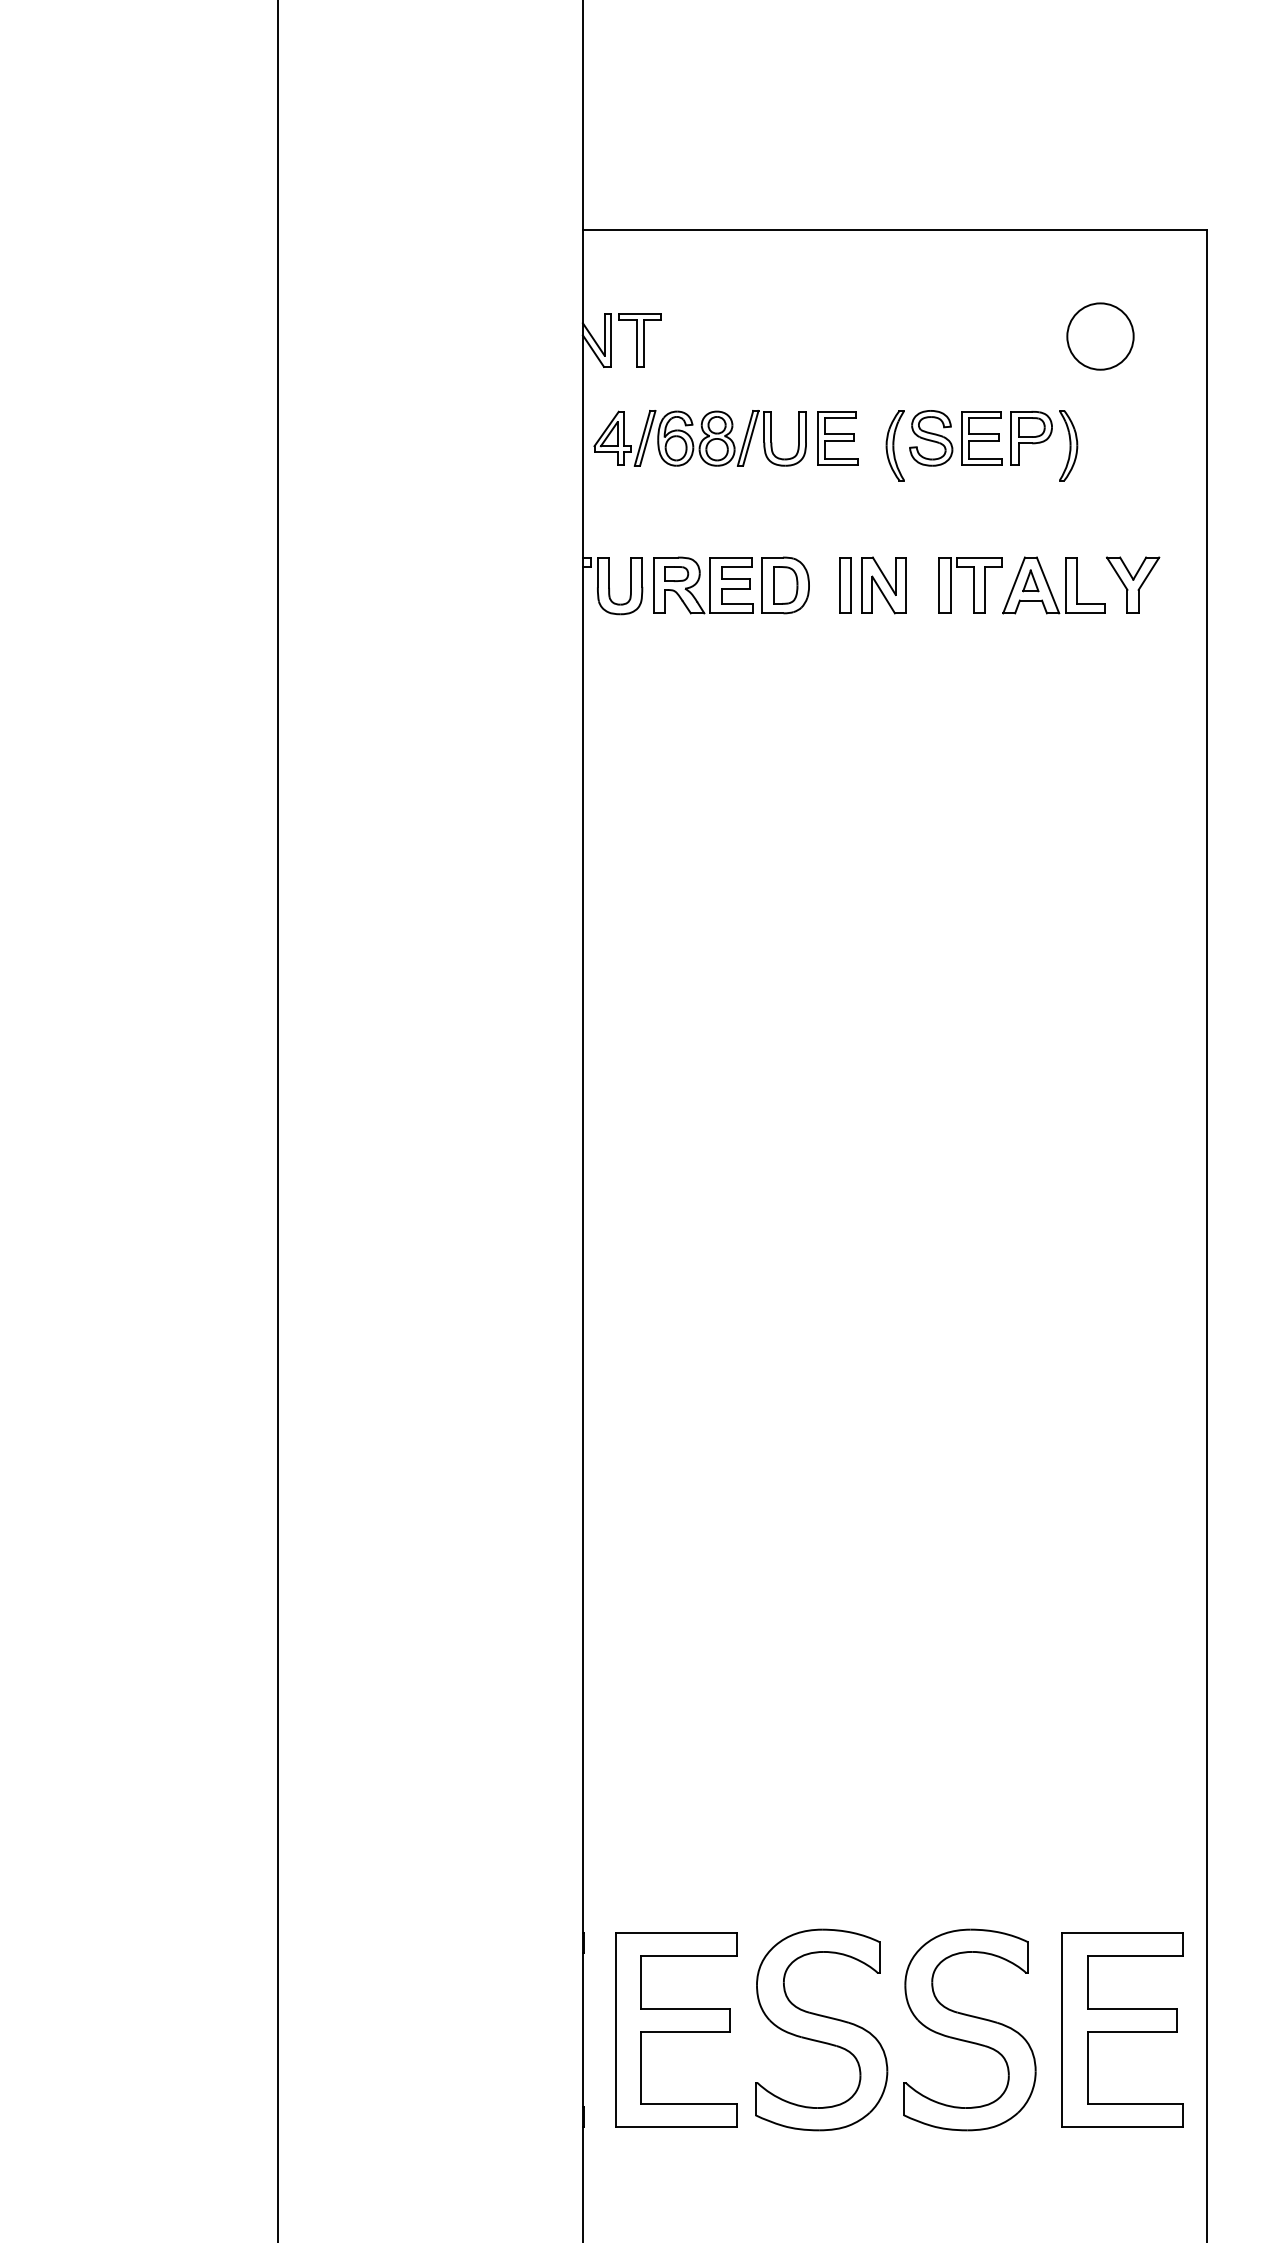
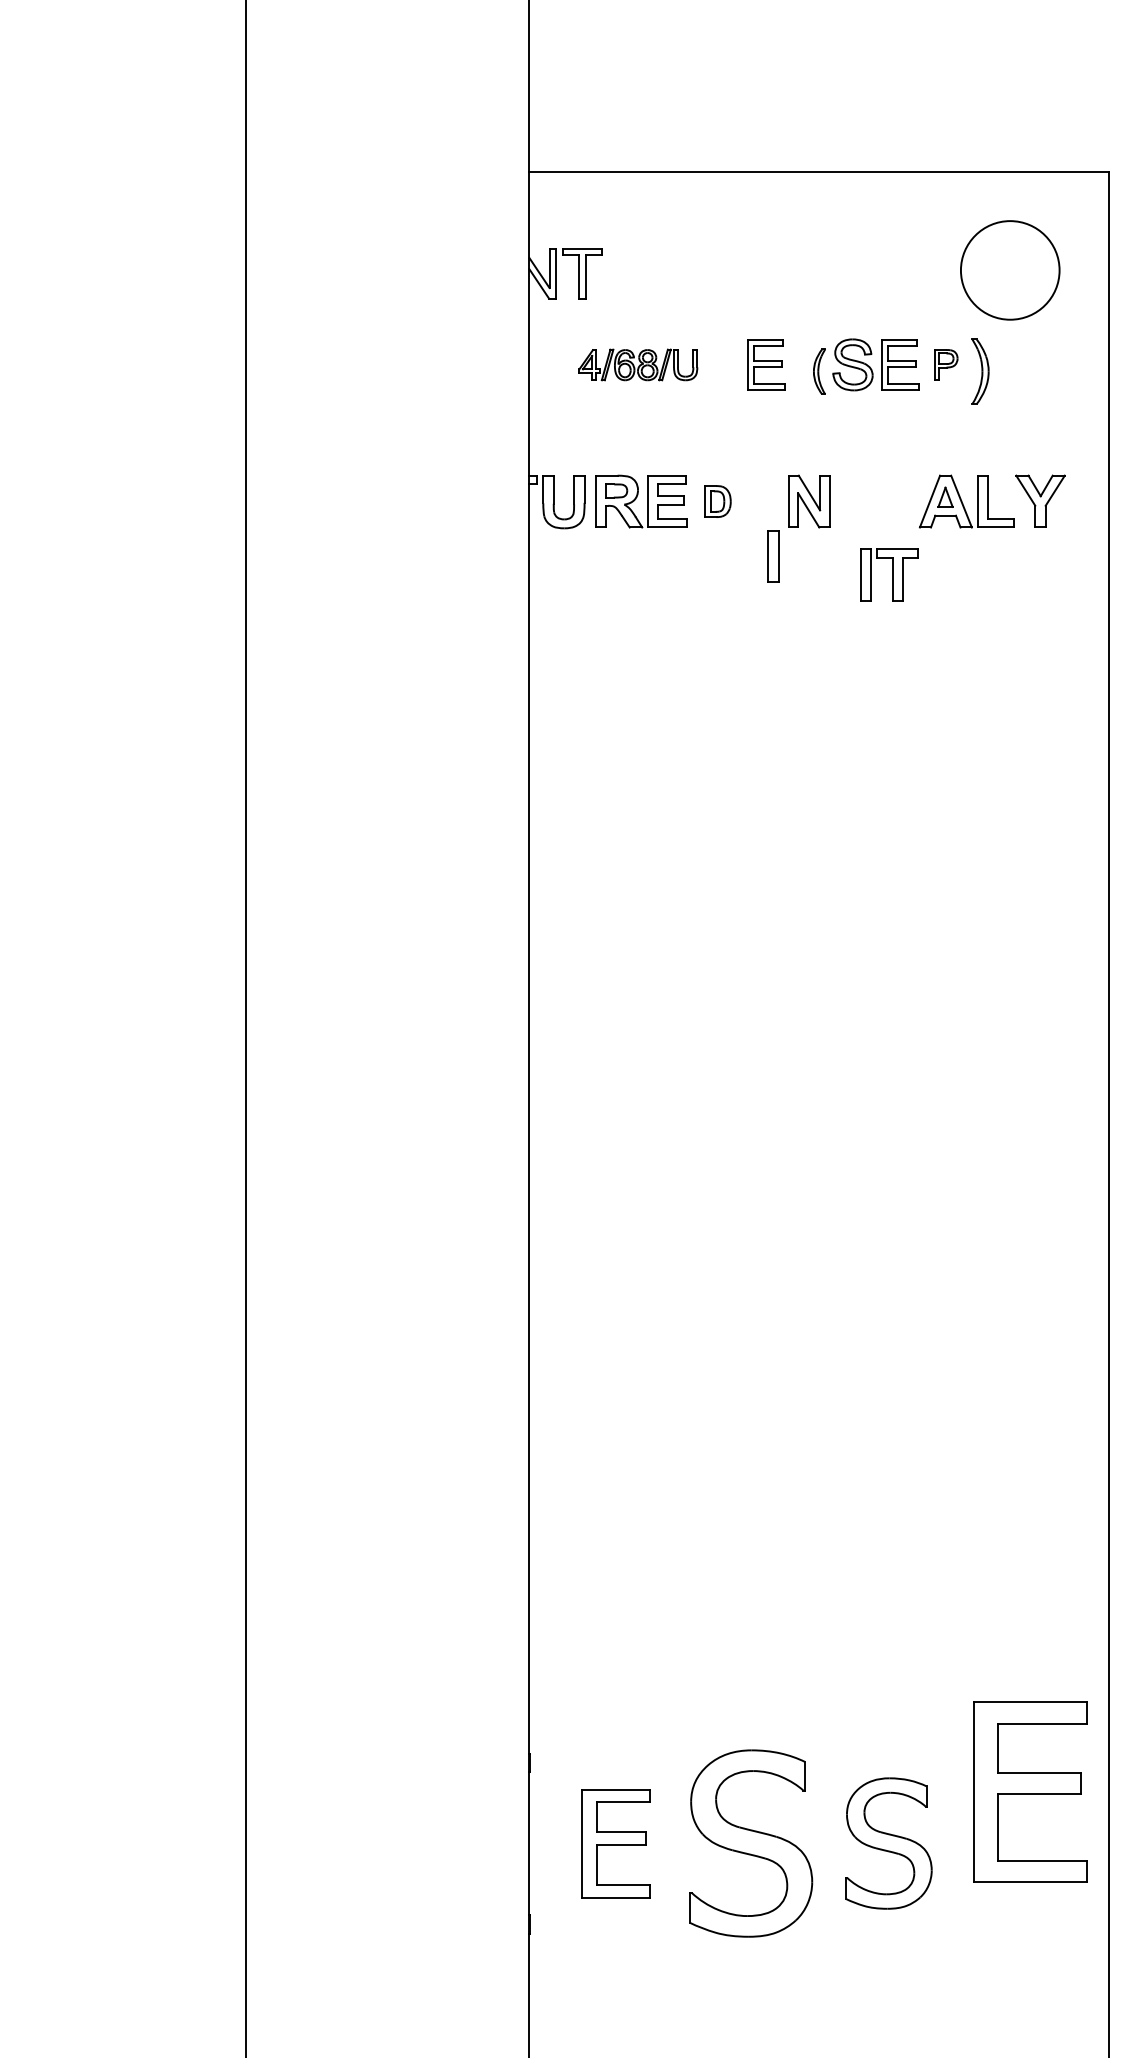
circle: (1100, 336) -> (1010, 270), size x1.6
part: (1031, 437) -> (946, 364), size x0.6
part: (699, 438) -> (637, 365), size x0.6
part: (894, 445) -> (818, 371), size x0.7
part: (785, 585) -> (717, 501), size x0.6
part: (845, 585) -> (773, 556), moved
part: (970, 585) -> (889, 575), moved
part: (676, 2029) -> (616, 1843), size x0.6
part: (969, 2029) -> (888, 1843), size x0.7
part: (1122, 2029) -> (1030, 1792), moved

